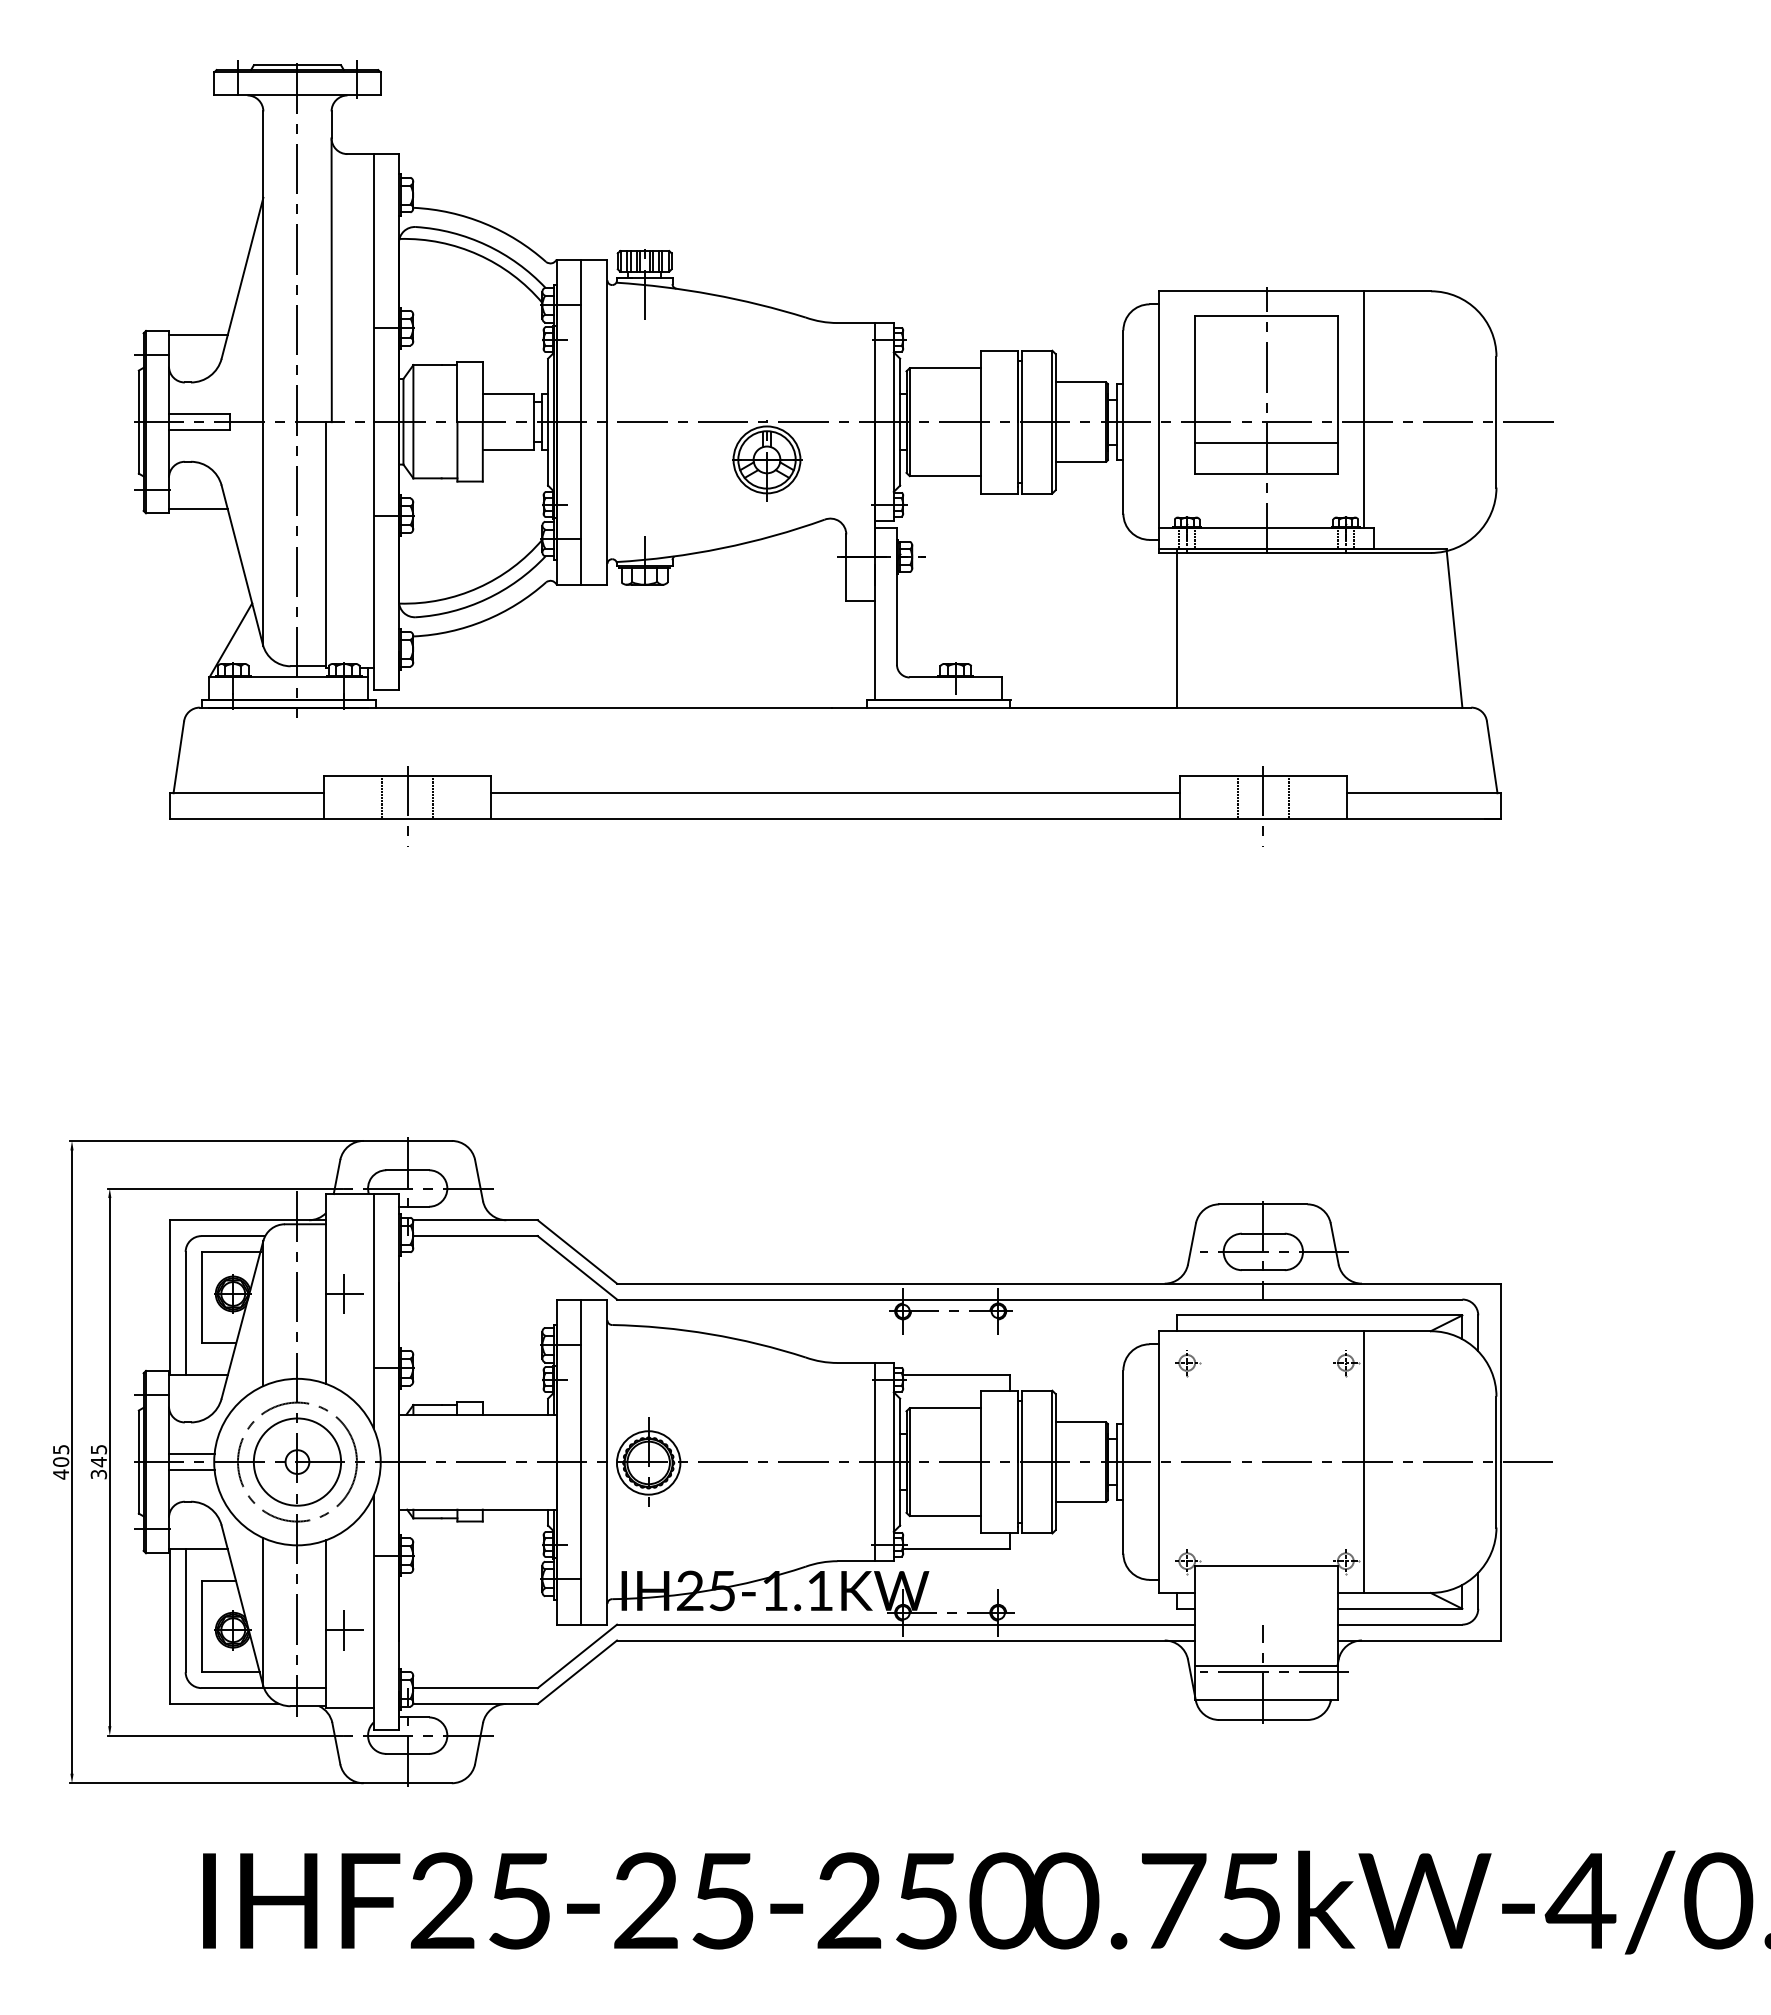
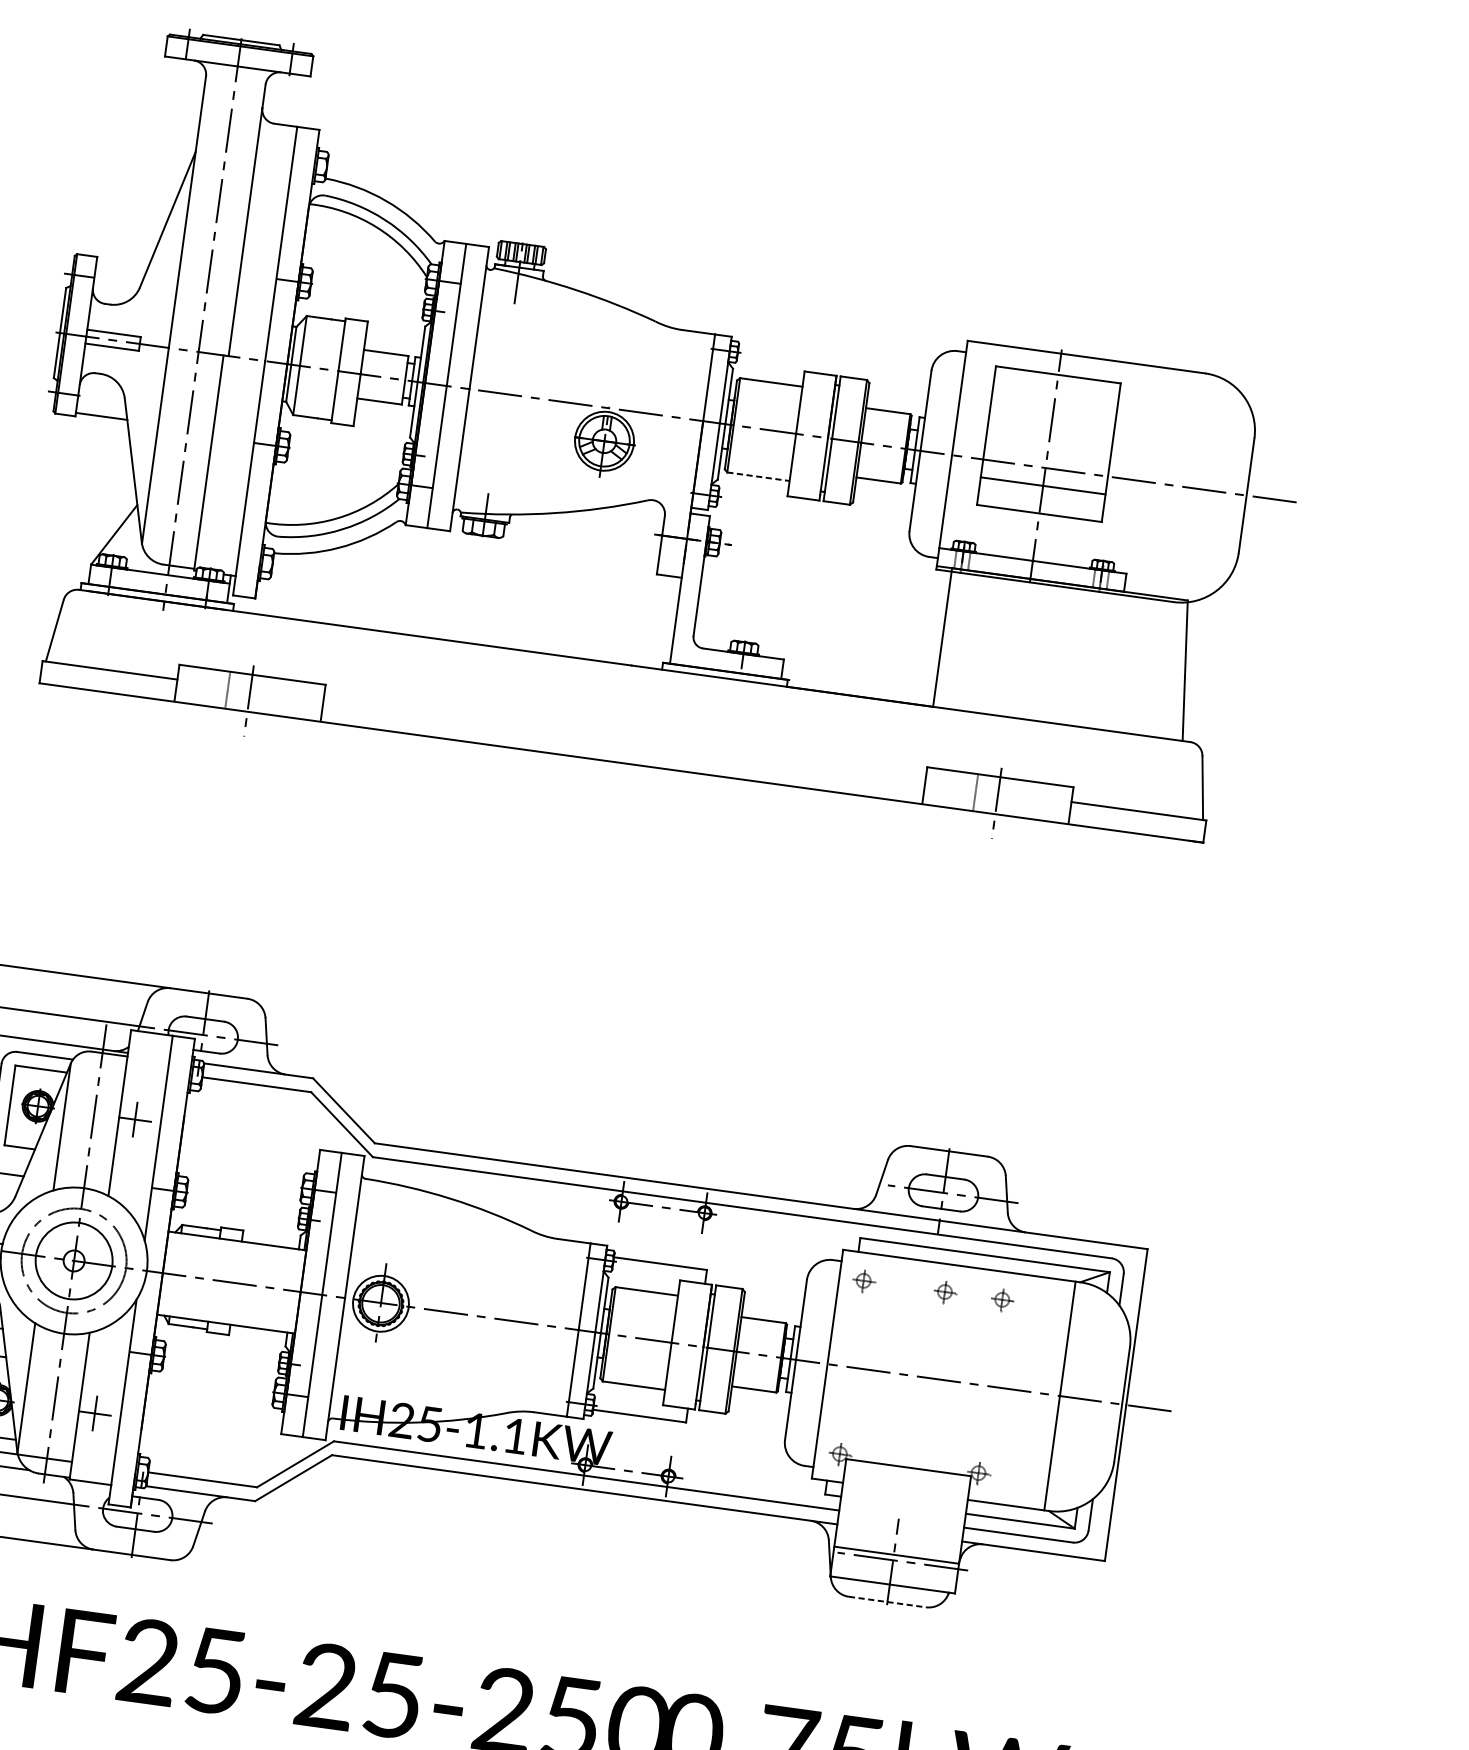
line: (198, 334) -> (122, 263), removed
line: (1364, 409) -> (1132, 468), removed
line: (945, 476) -> (758, 477), solid -> dashed
line: (835, 793) -> (624, 741), removed
line: (433, 796) -> (272, 695), removed
line: (1288, 796) -> (1020, 797), removed
part: (1281, 1363) -> (946, 1292), added
line: (1364, 1461) -> (1060, 1395), moved
line: (1263, 1719) -> (887, 1601), solid -> dashed

